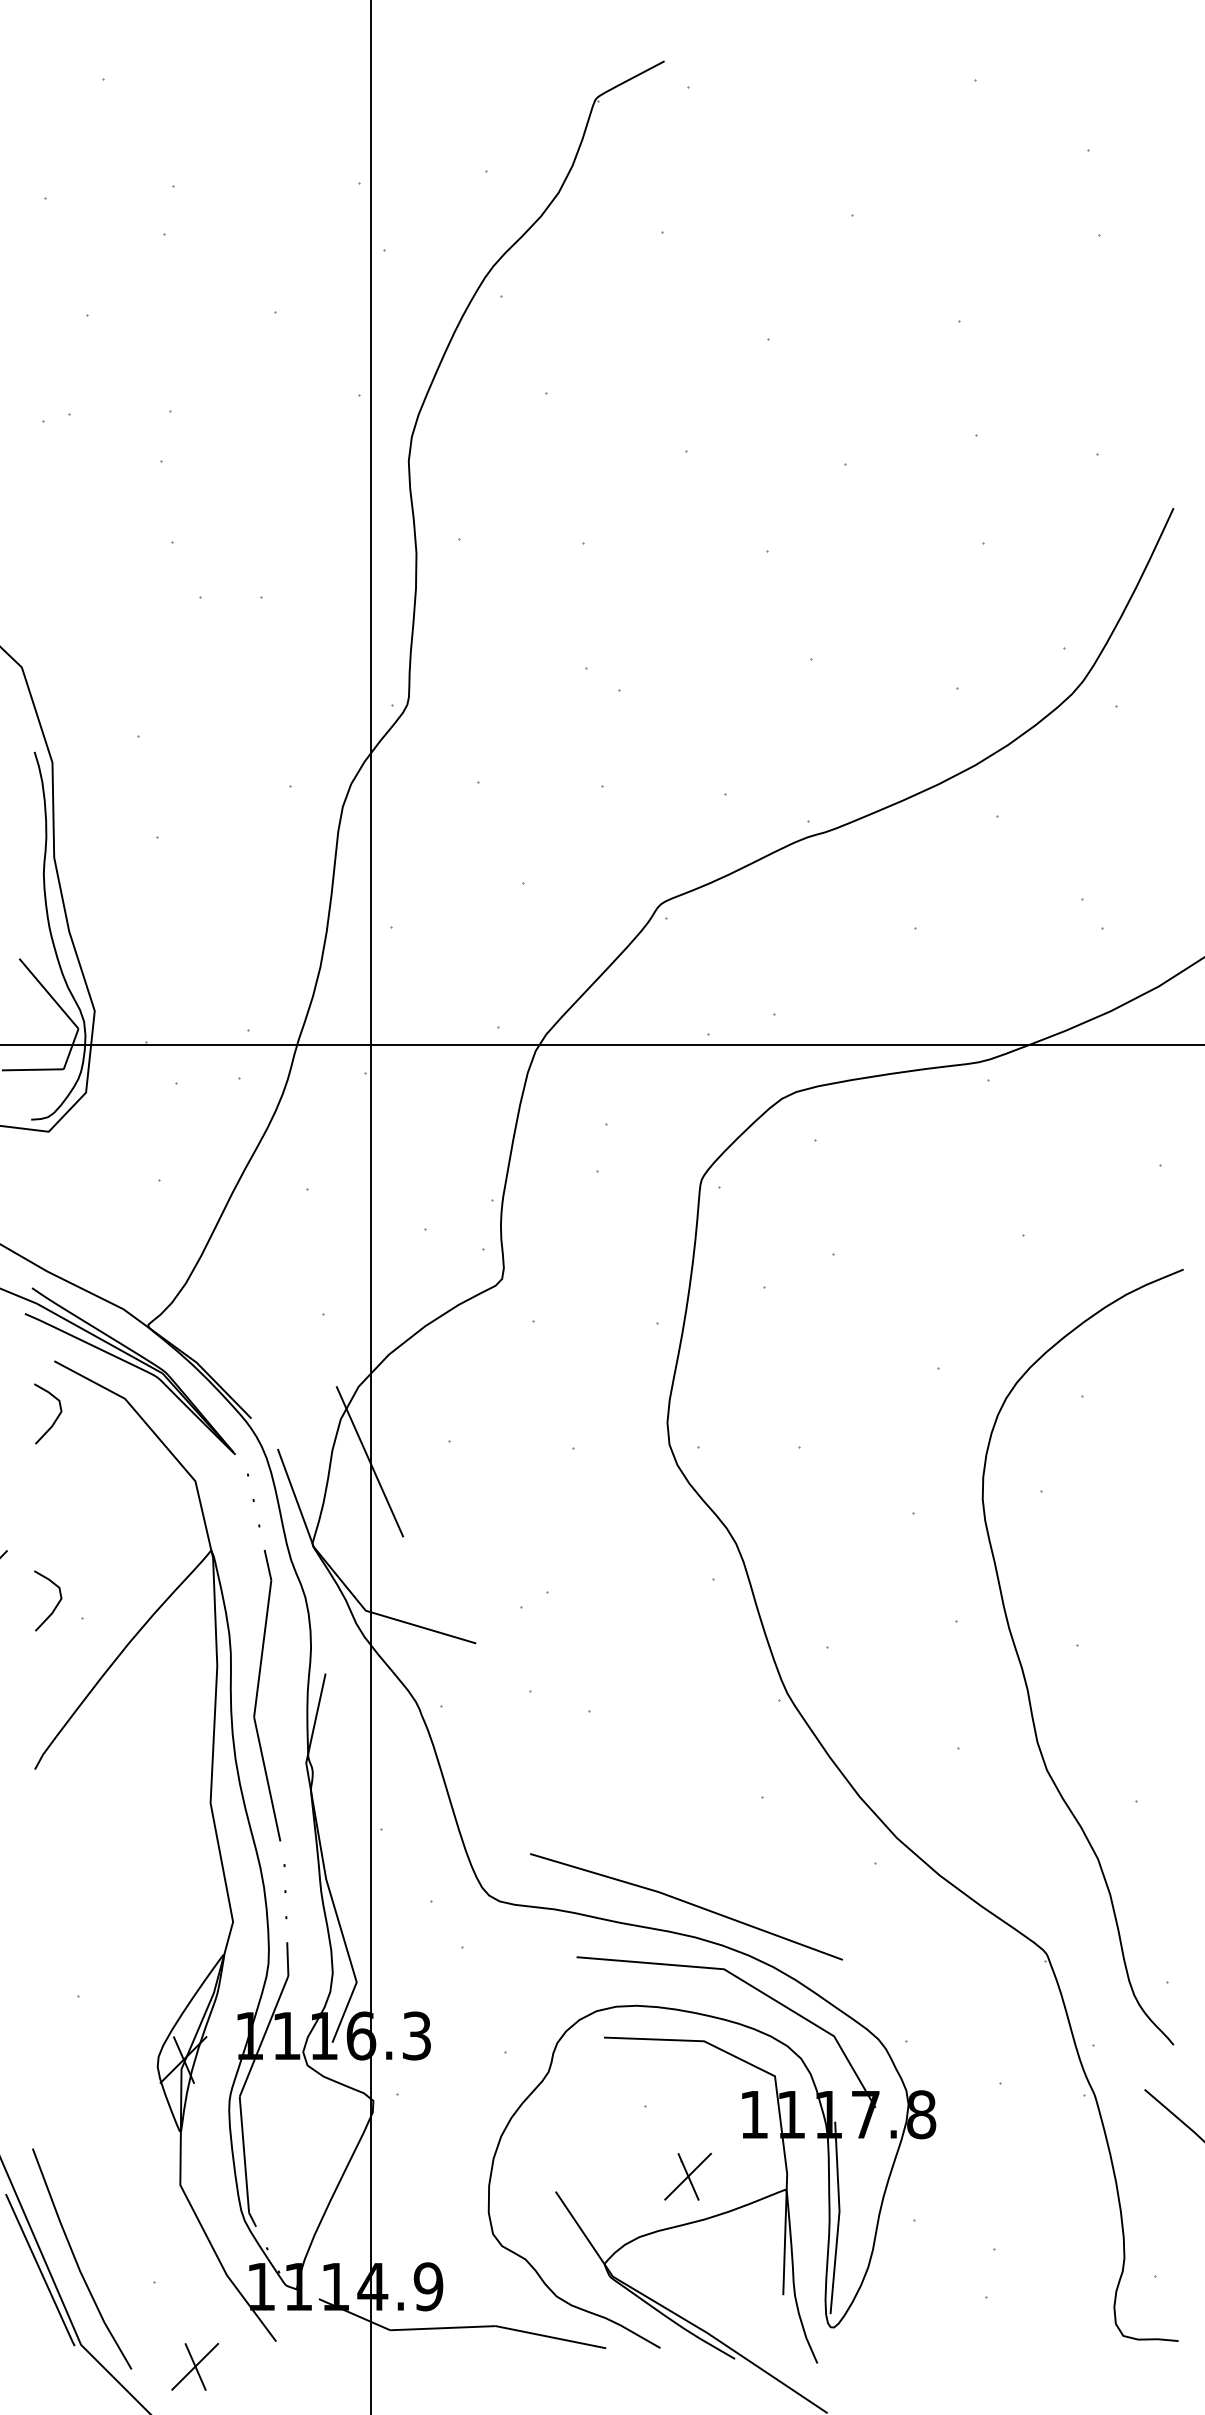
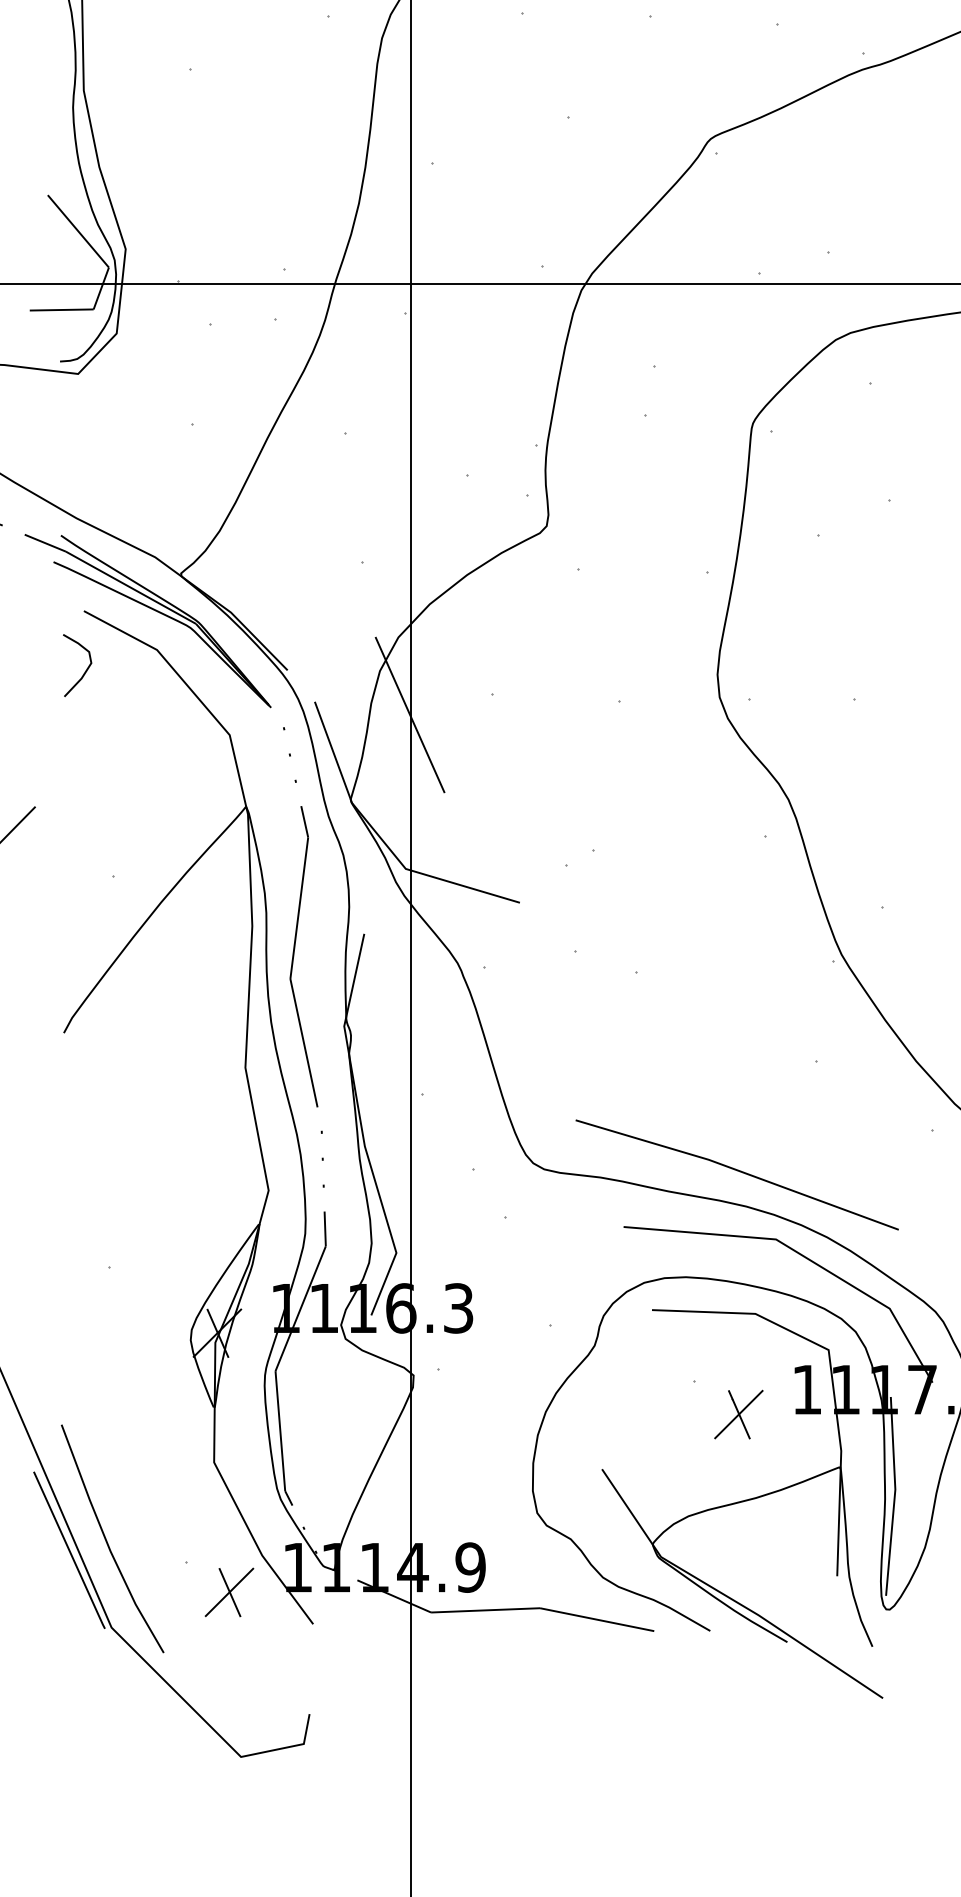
curve: (56, 1604) -> (86, 862), removed
part: (687, 2176) -> (738, 1414), moved
part: (194, 2366) -> (228, 1592), moved

